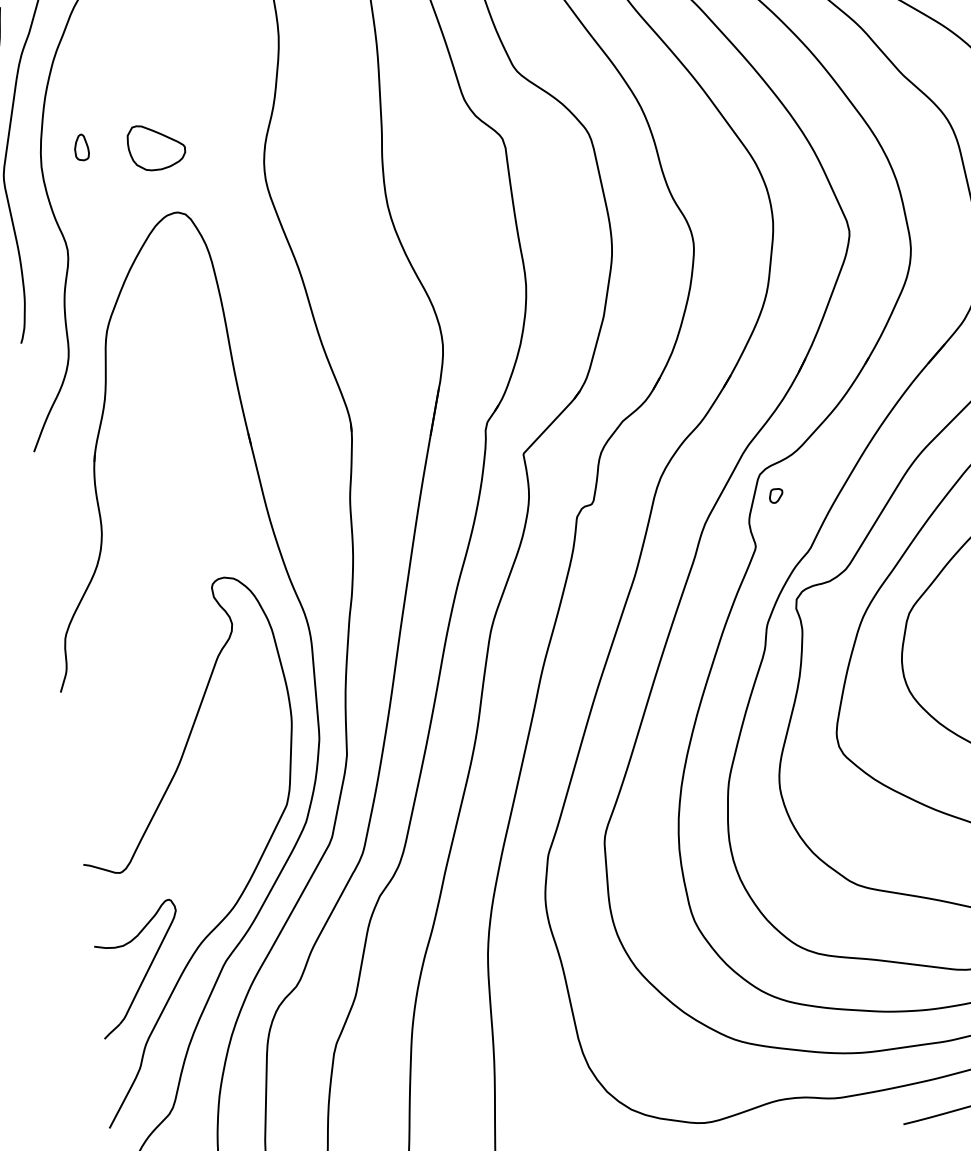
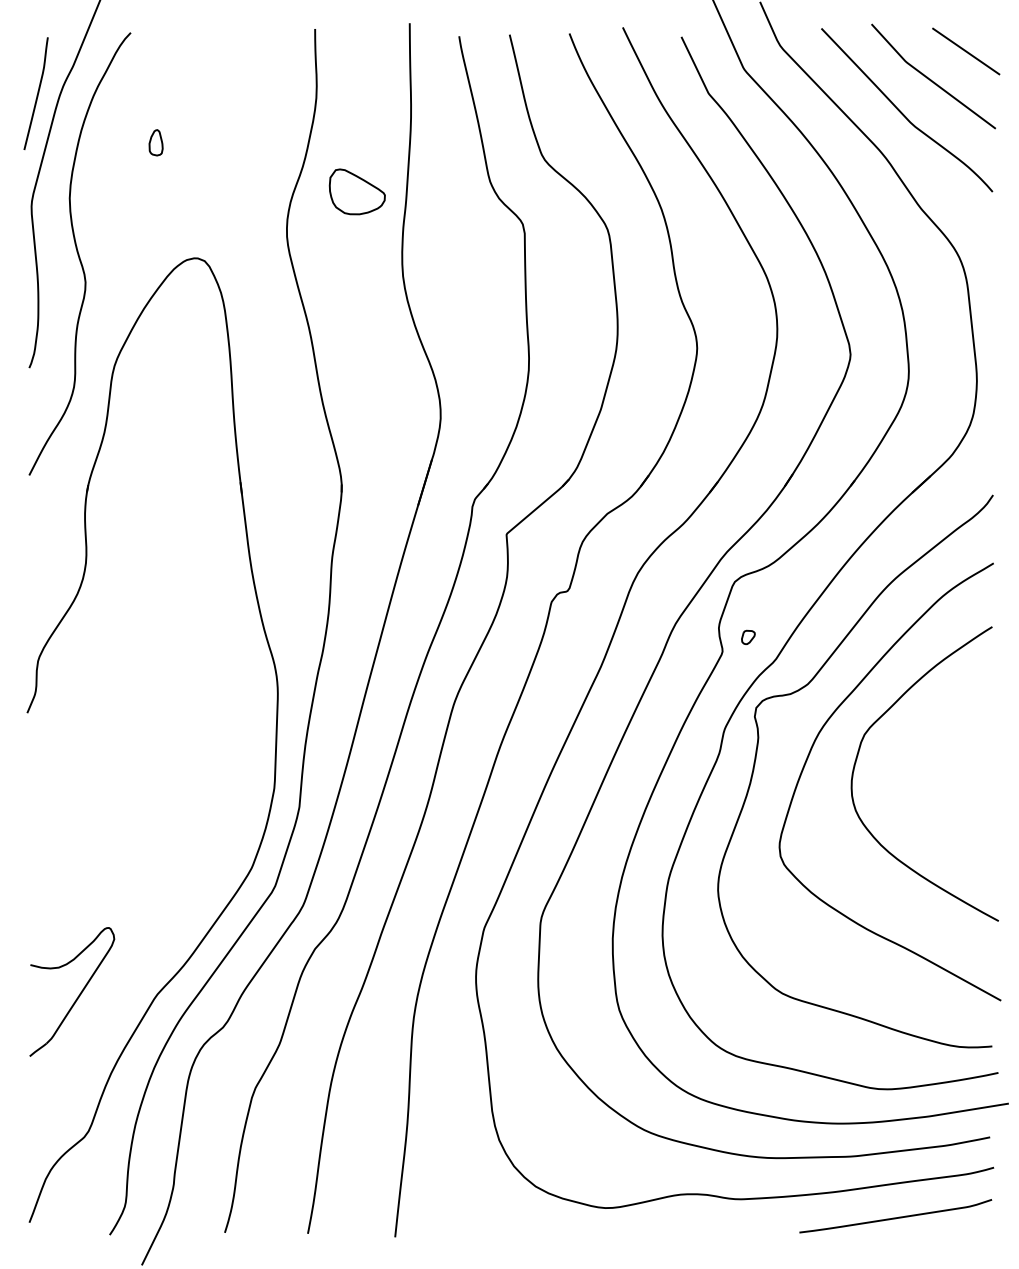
part: (155, 146) -> (356, 191), moved
part: (80, 147) -> (155, 142), moved
part: (776, 494) -> (748, 636), moved
curve: (148, 827) -> (97, 855), removed

